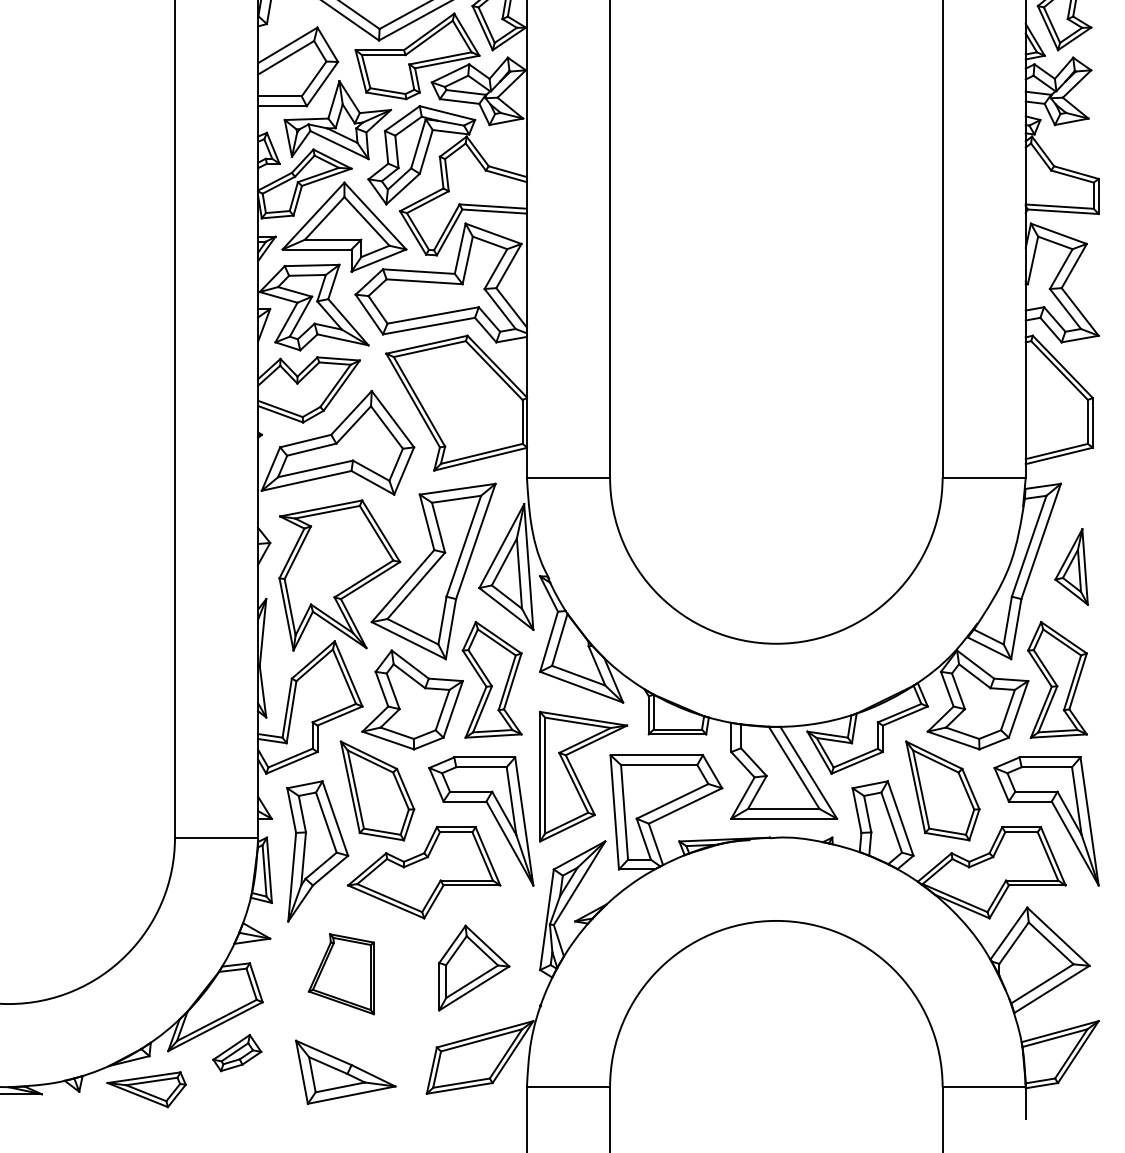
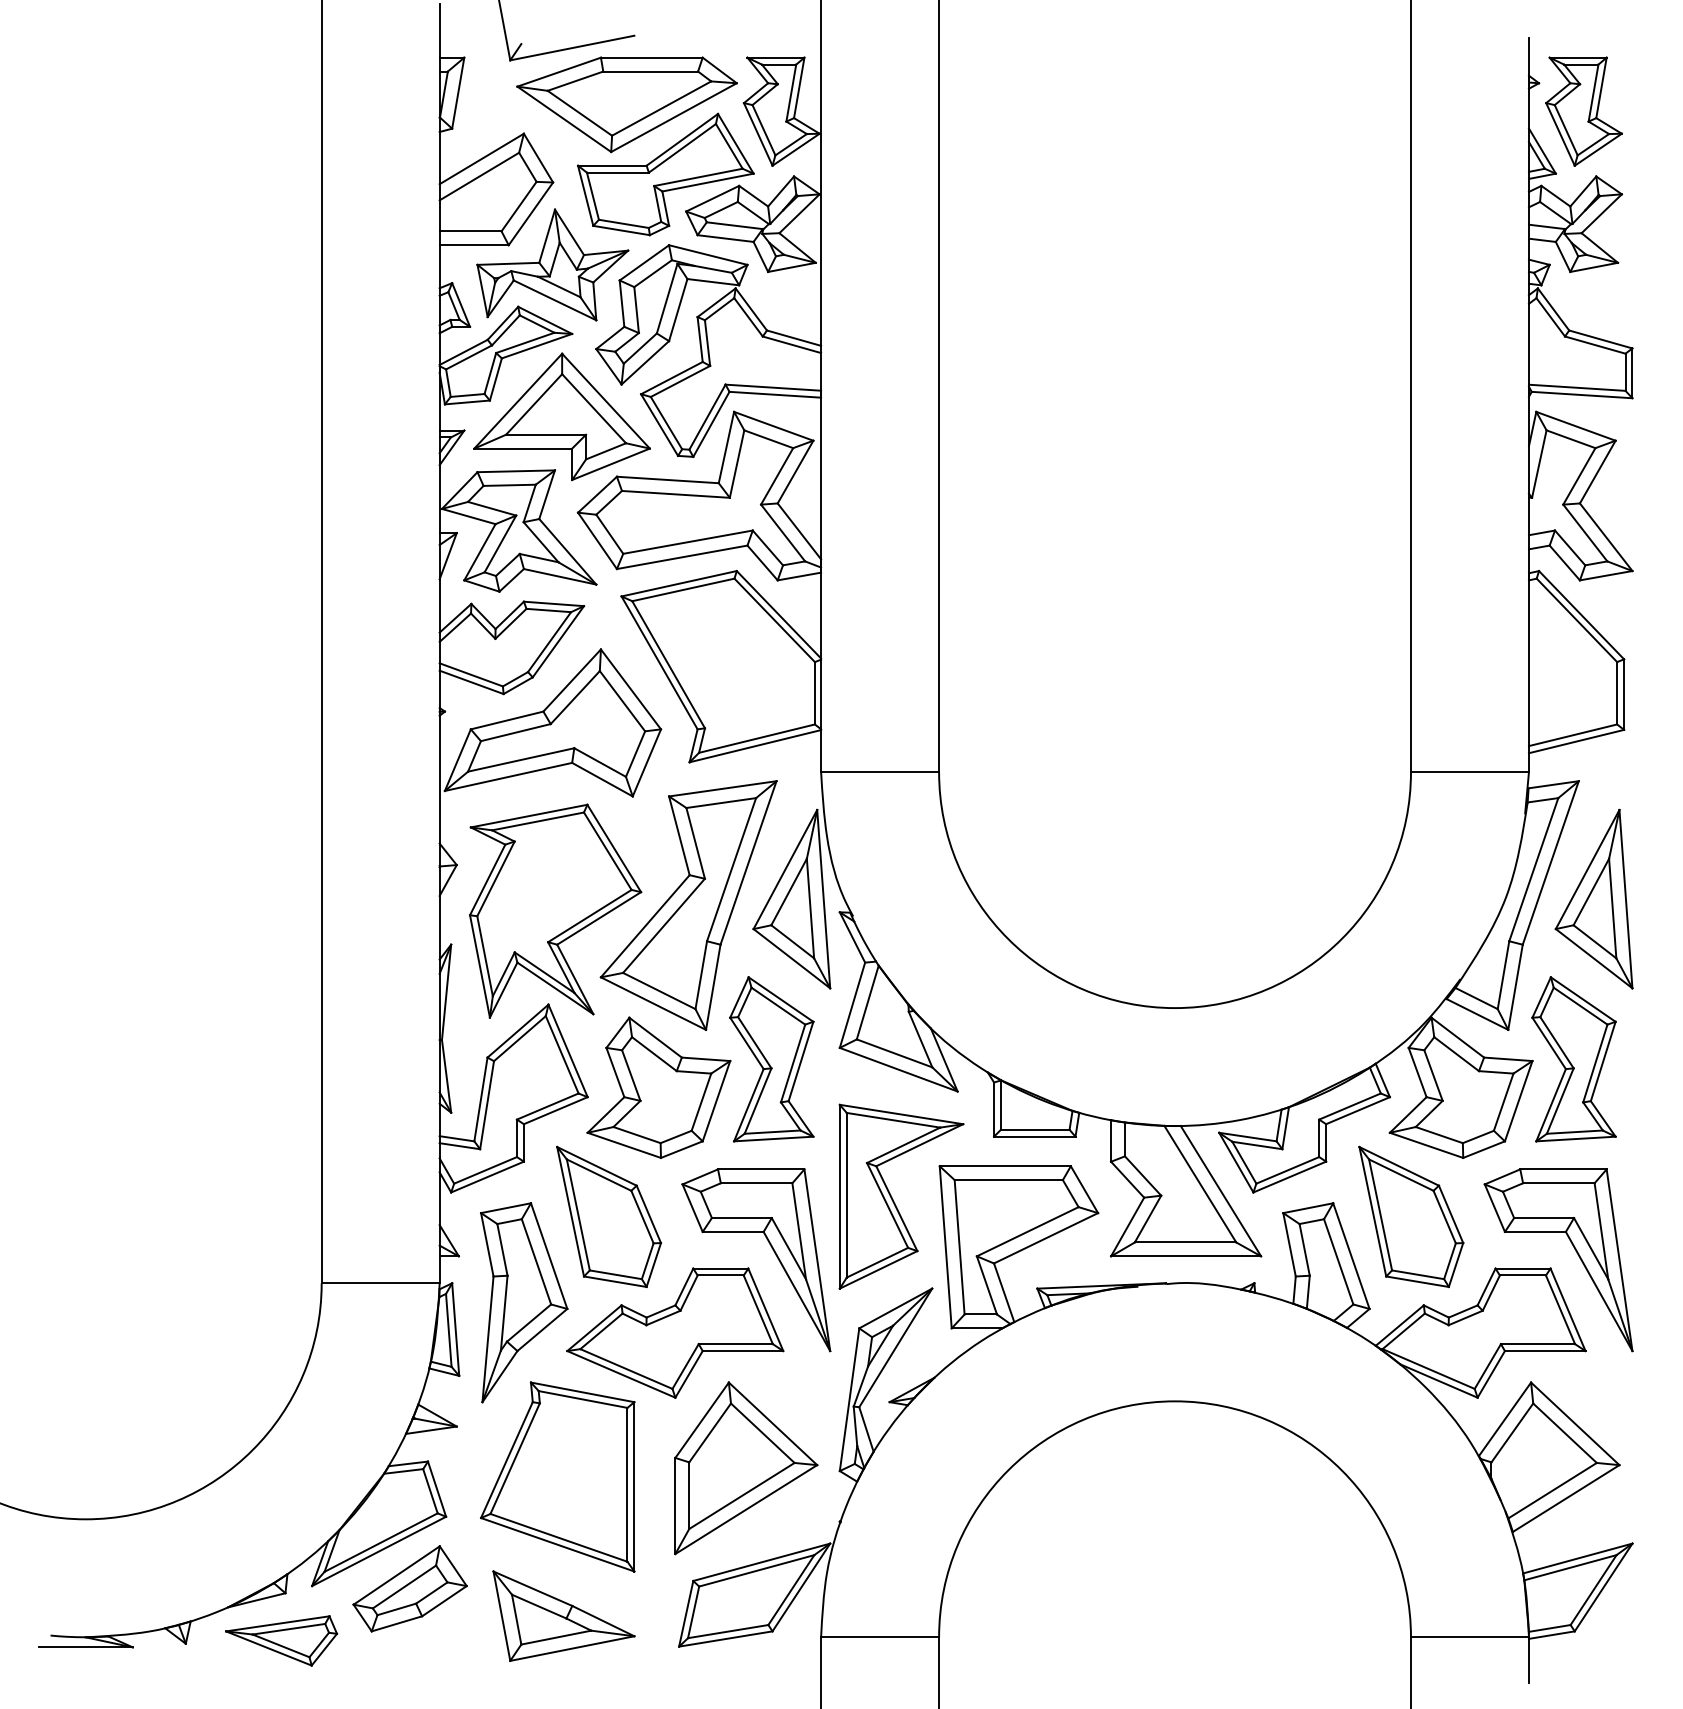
part: (1071, 566) -> (1593, 898), size x1.67
part: (474, 968) -> (746, 1468), size x1.43
part: (341, 973) -> (557, 1476), size x1.67
part: (236, 1052) -> (409, 1588), size x1.67

